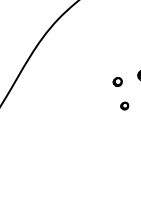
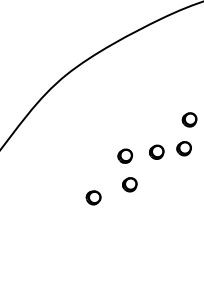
part: (117, 81) -> (125, 155), size x1.43
part: (124, 105) -> (129, 184), size x1.67
part: (94, 120) -> (93, 197), added

